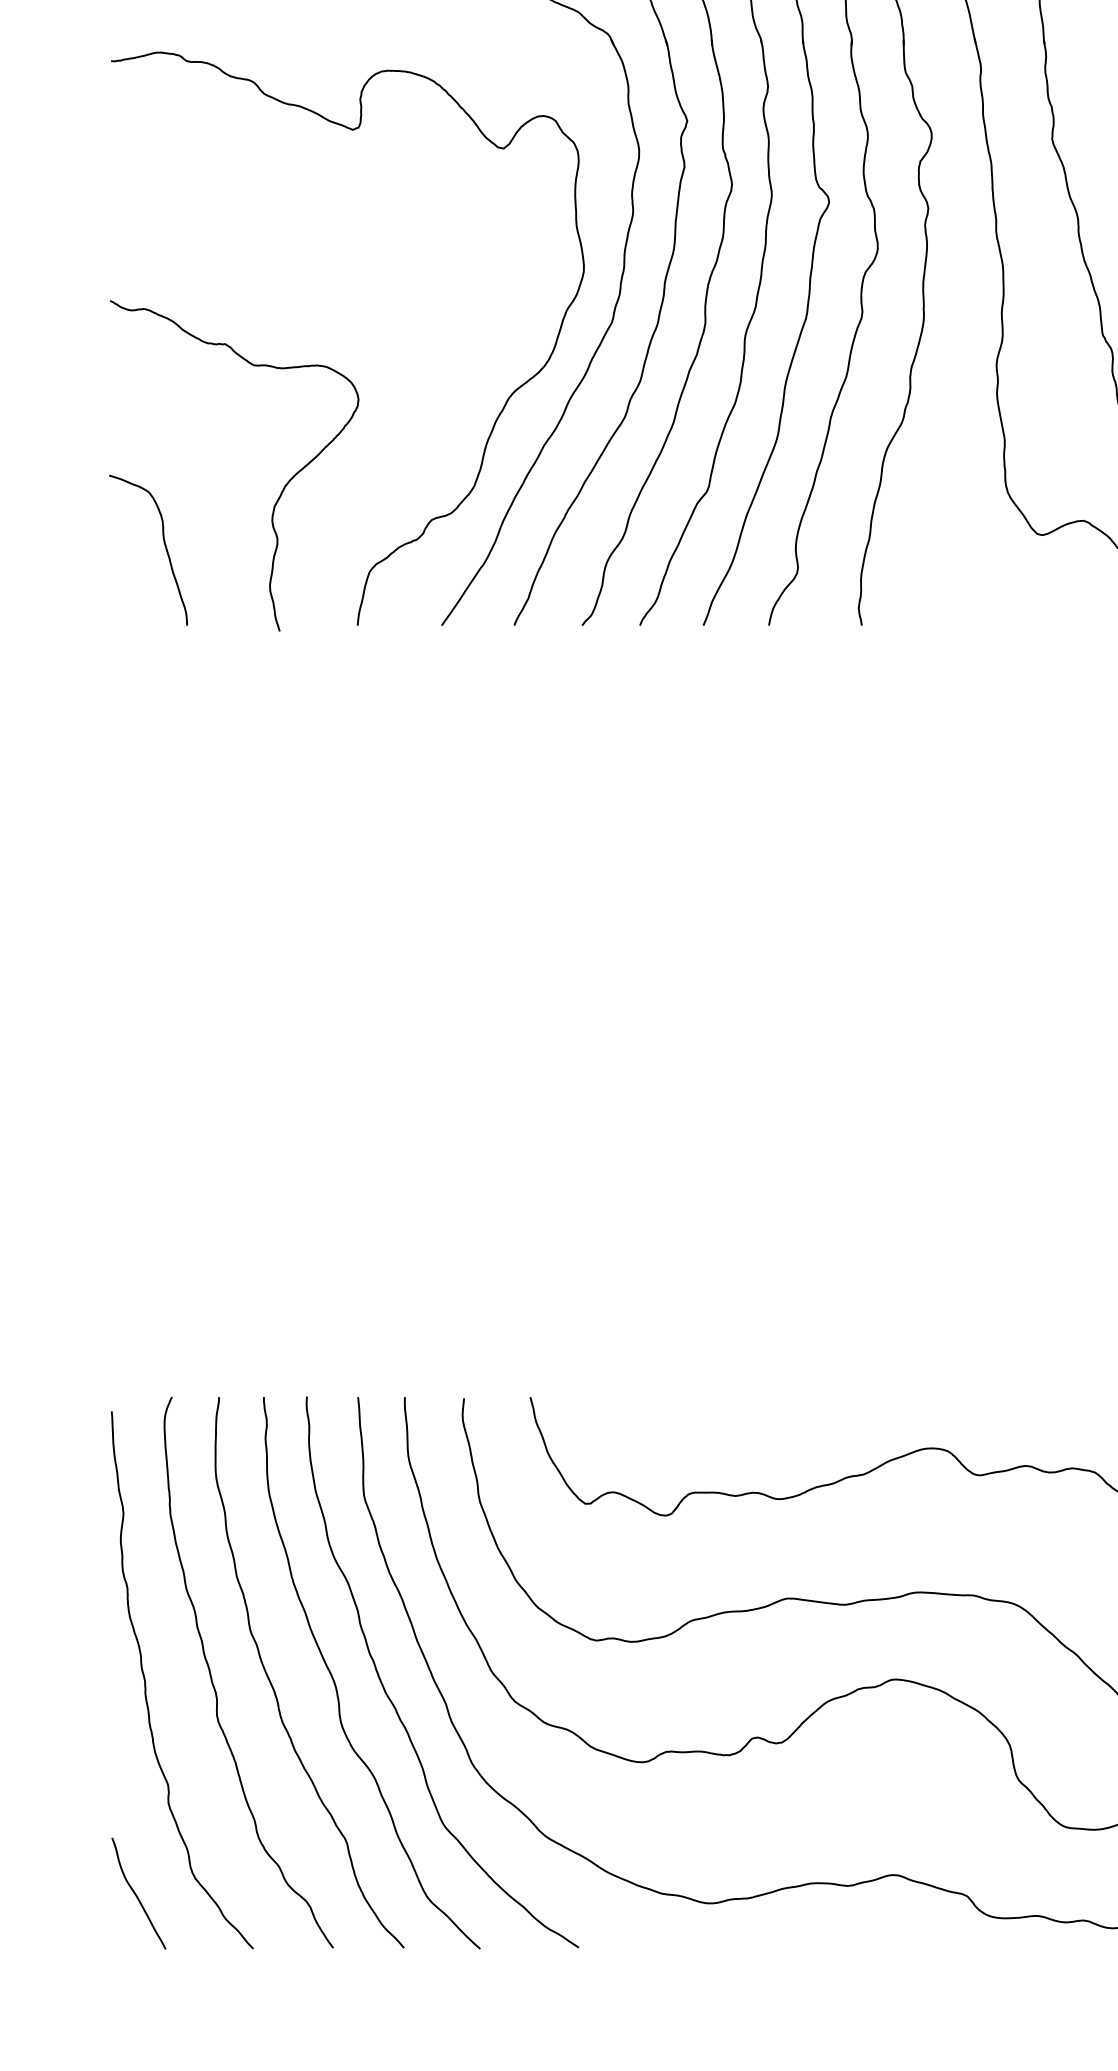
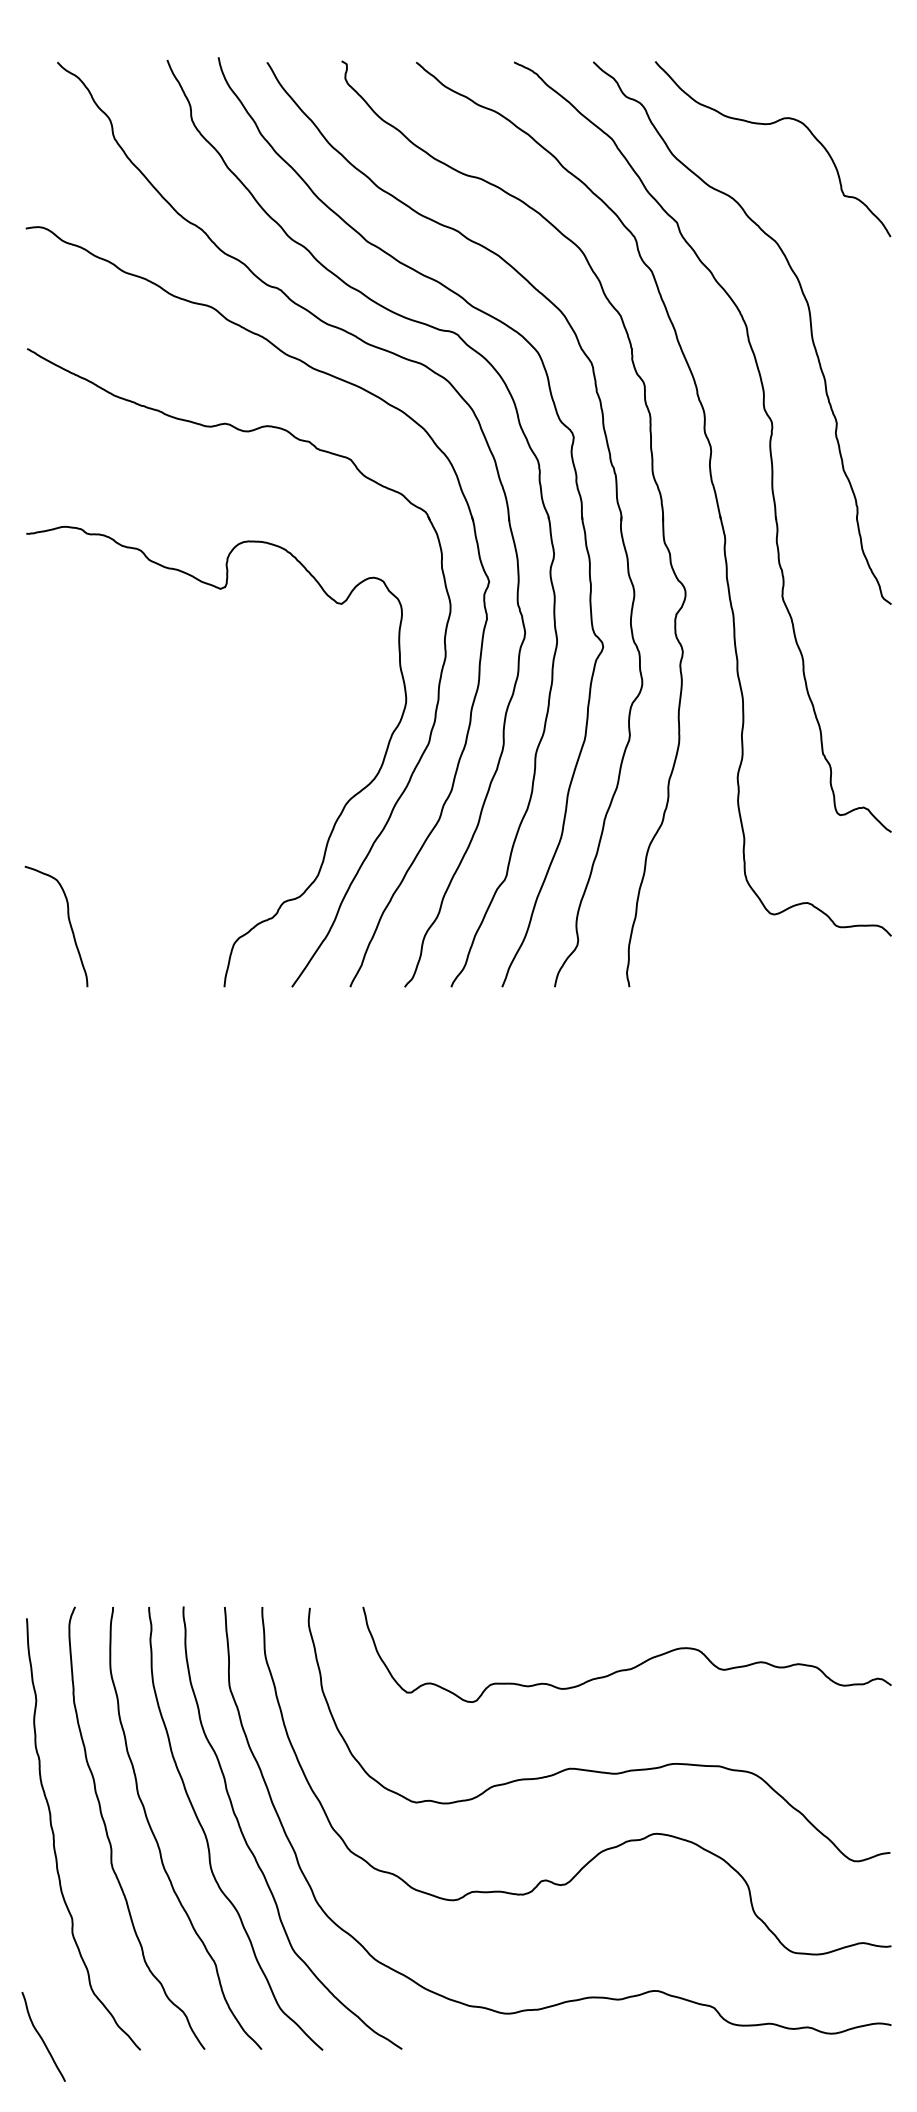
curve: (281, 490) -> (163, 878), removed
curve: (137, 1894) -> (42, 2037), moved

